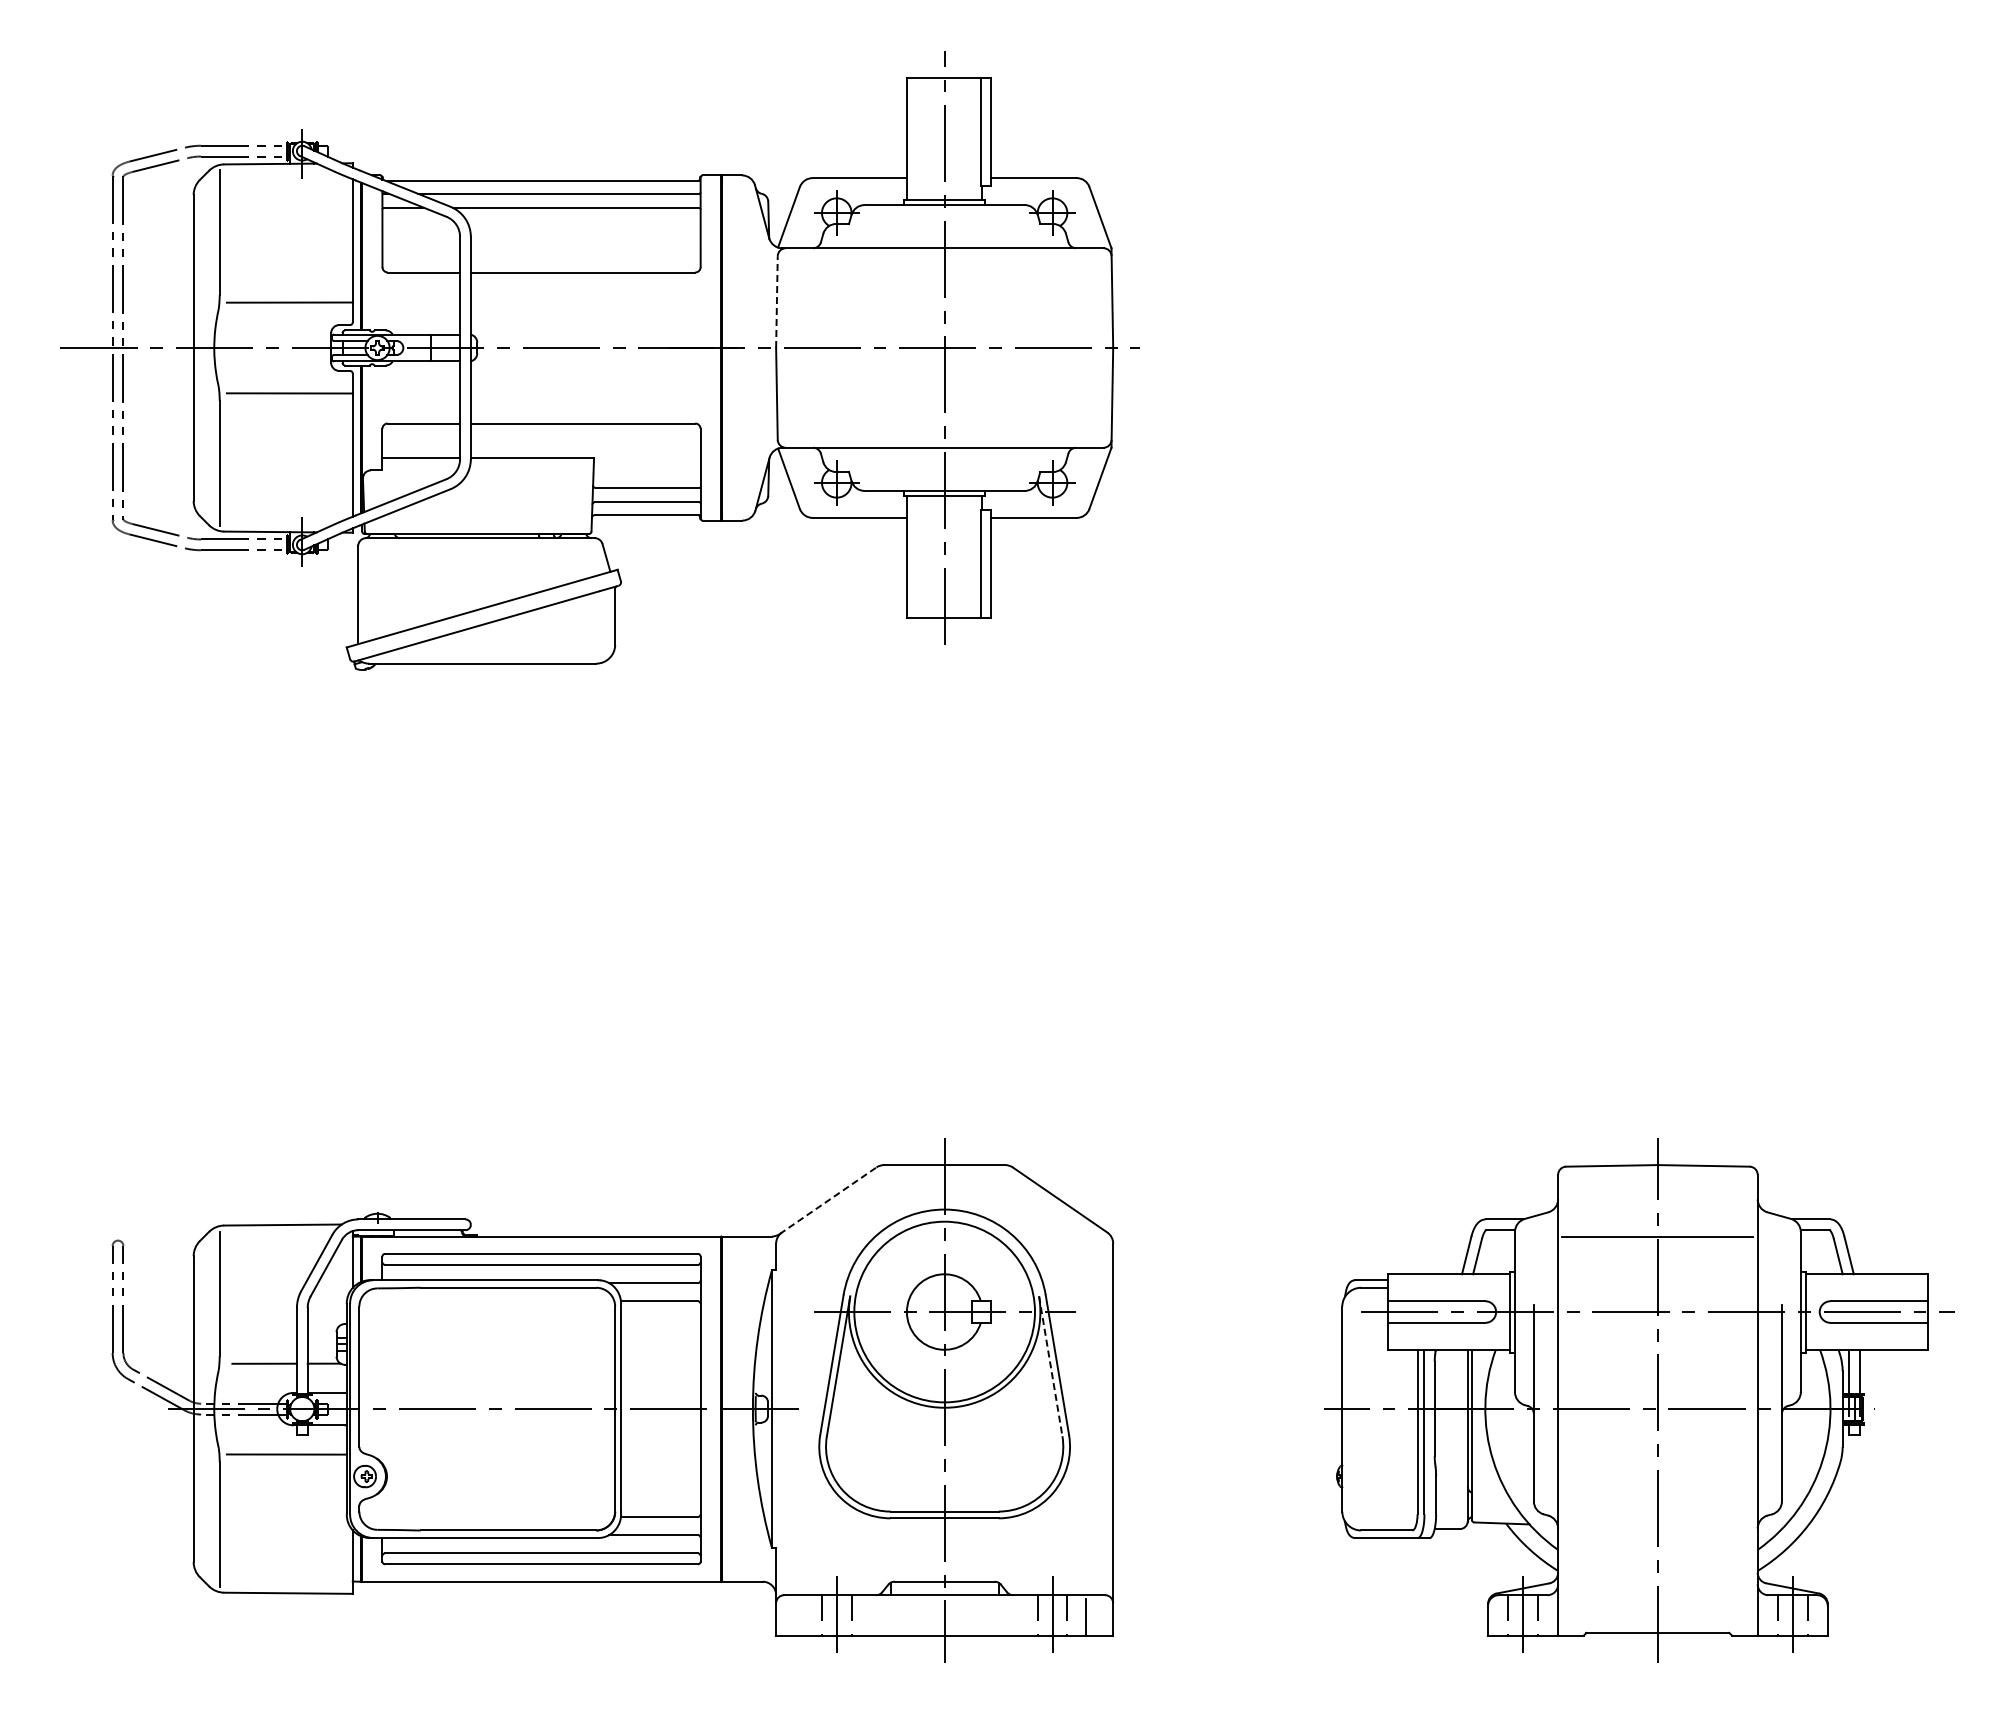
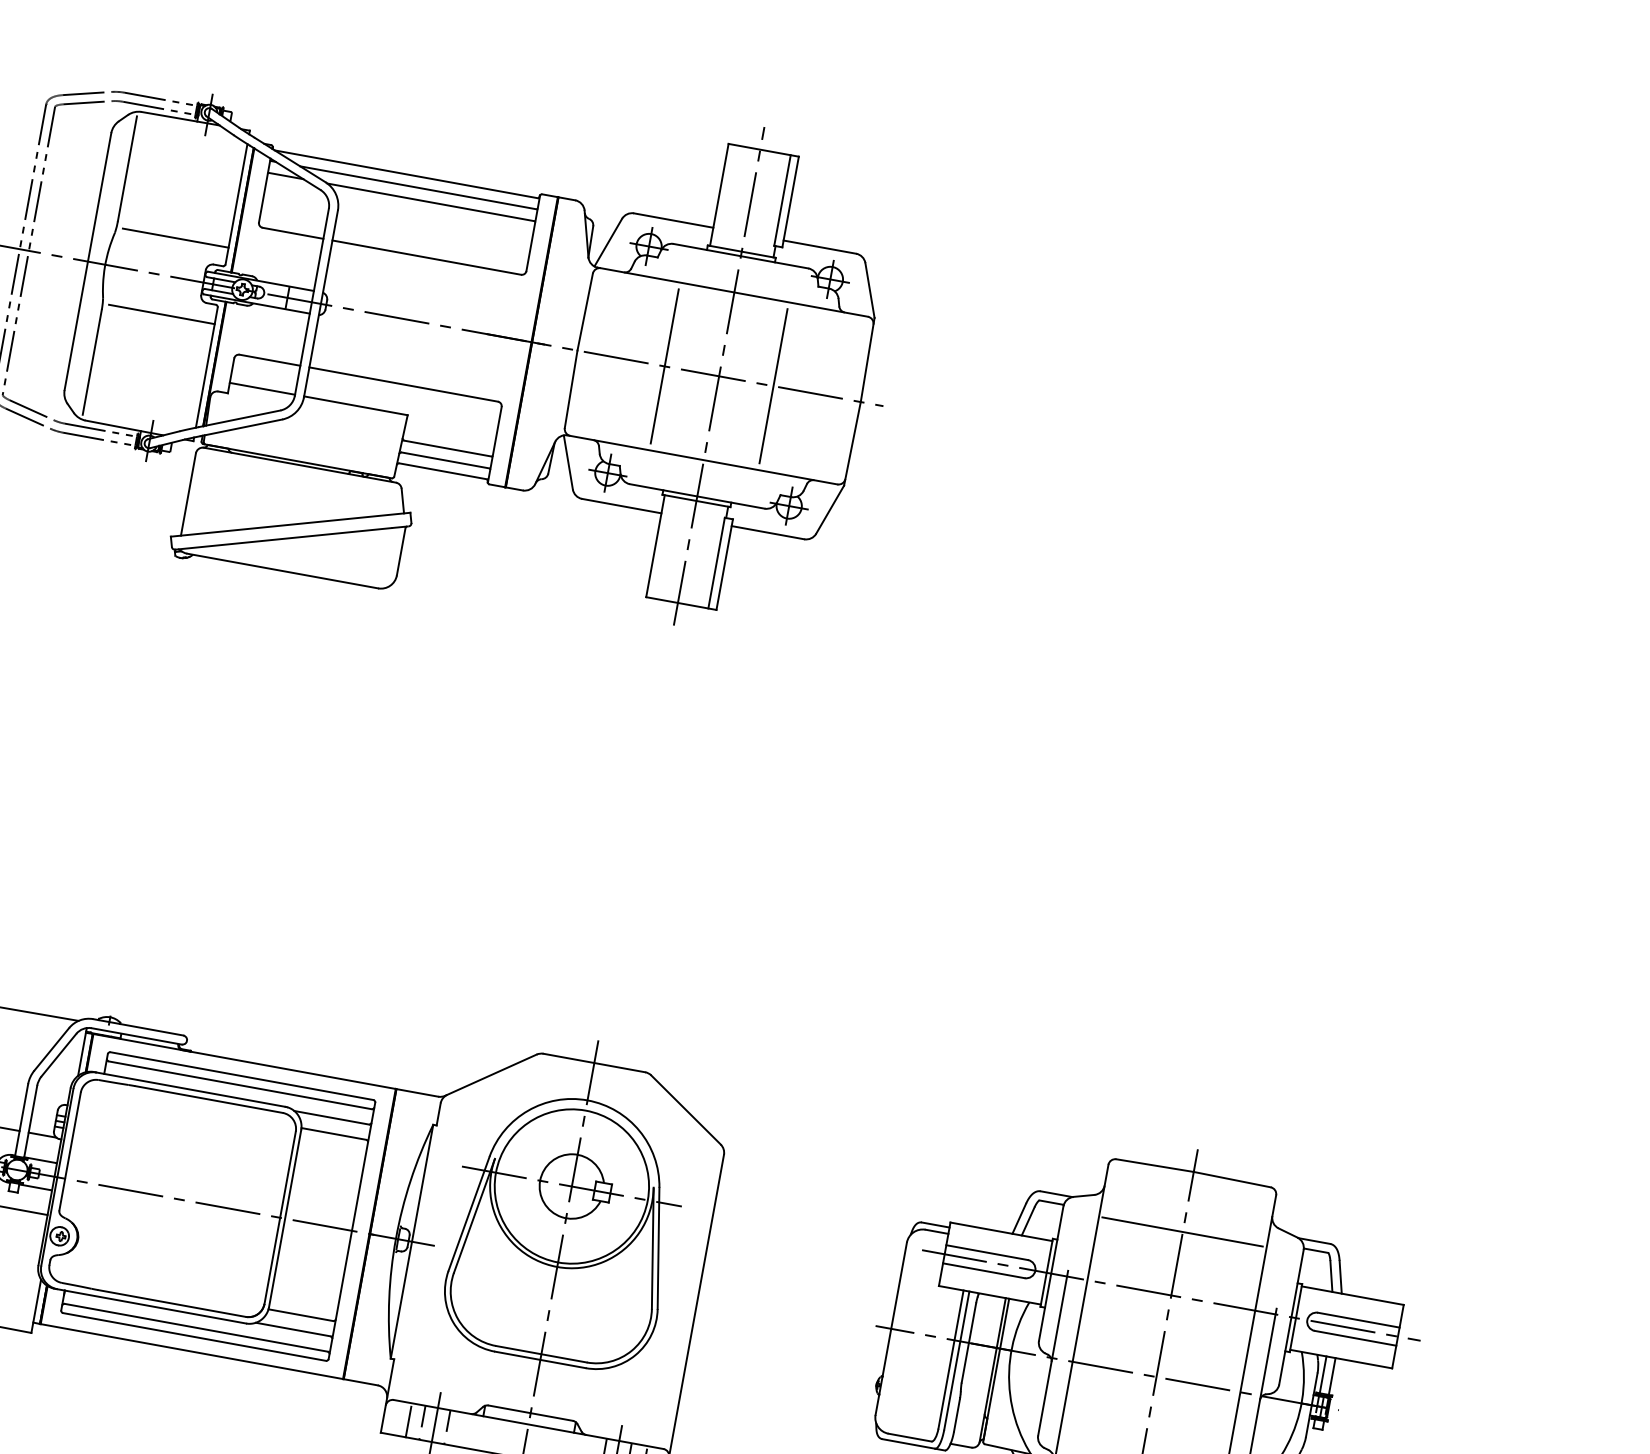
line: (776, 302) -> (584, 312), dashed -> solid
line: (879, 347) -> (664, 365), added
line: (1009, 347) -> (773, 385), added
line: (828, 1200) -> (491, 1075), dashed -> solid
line: (1050, 1366) -> (652, 1248), dashed -> solid
line: (805, 1617) -> (408, 1421), added

